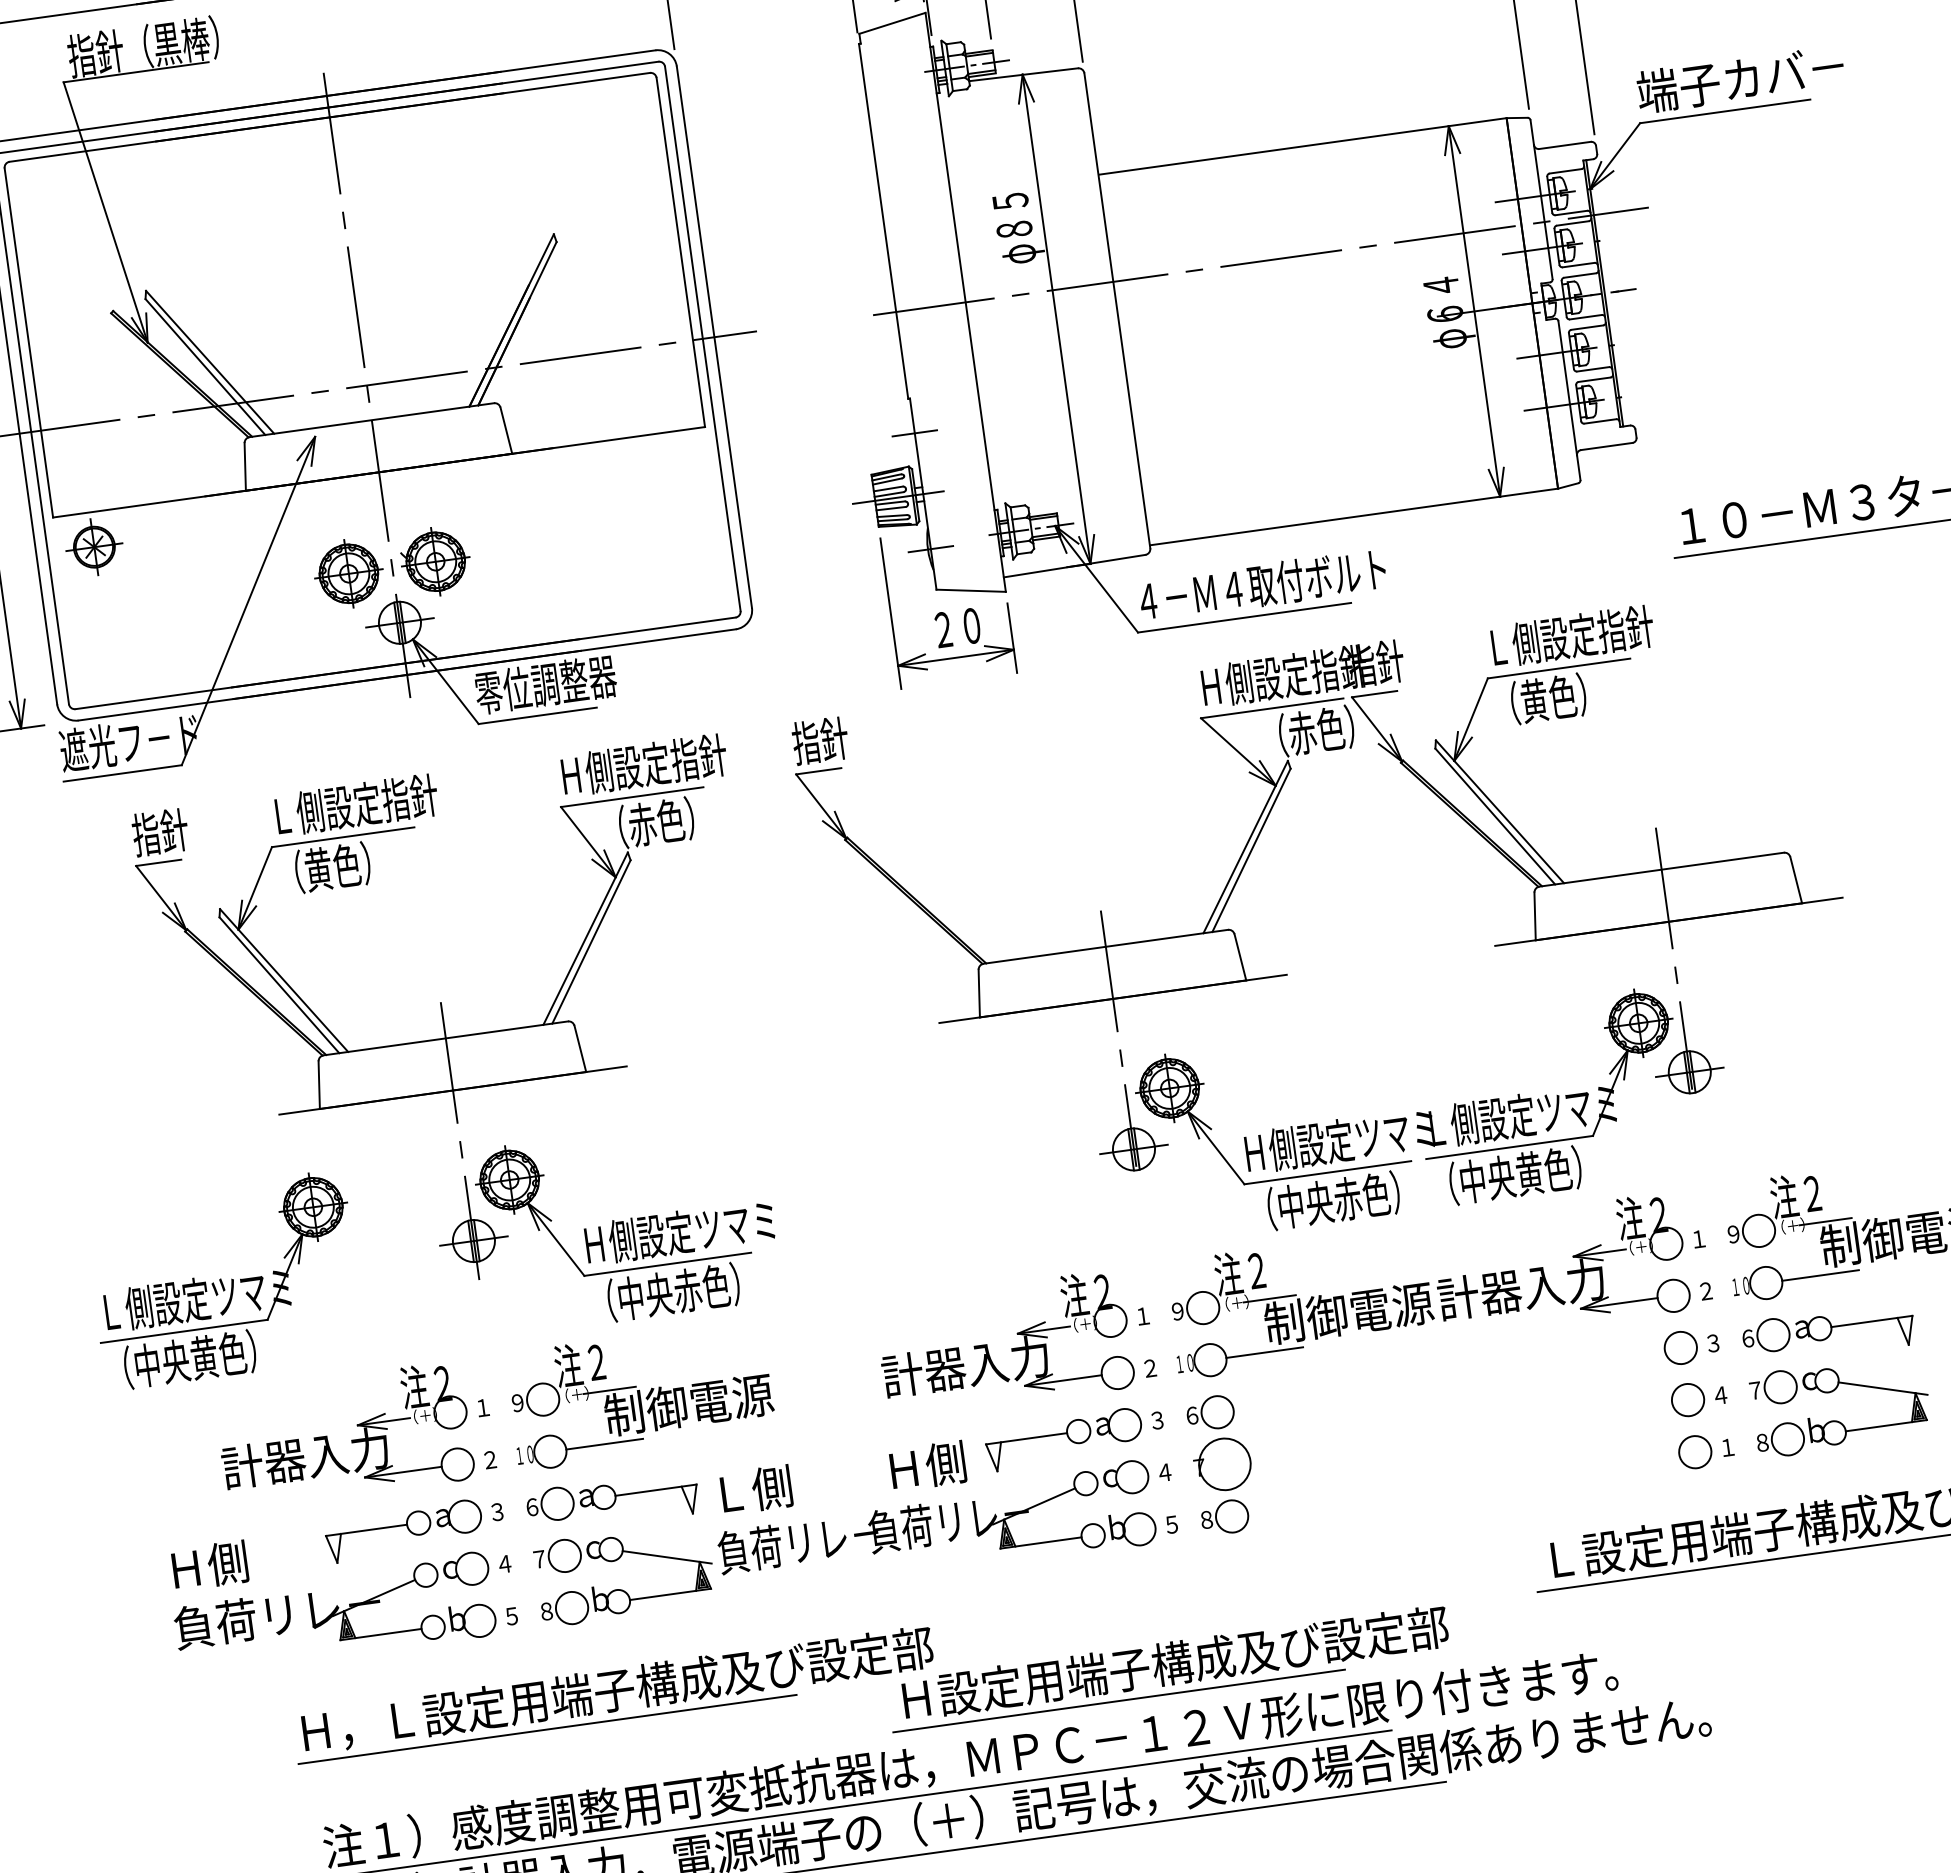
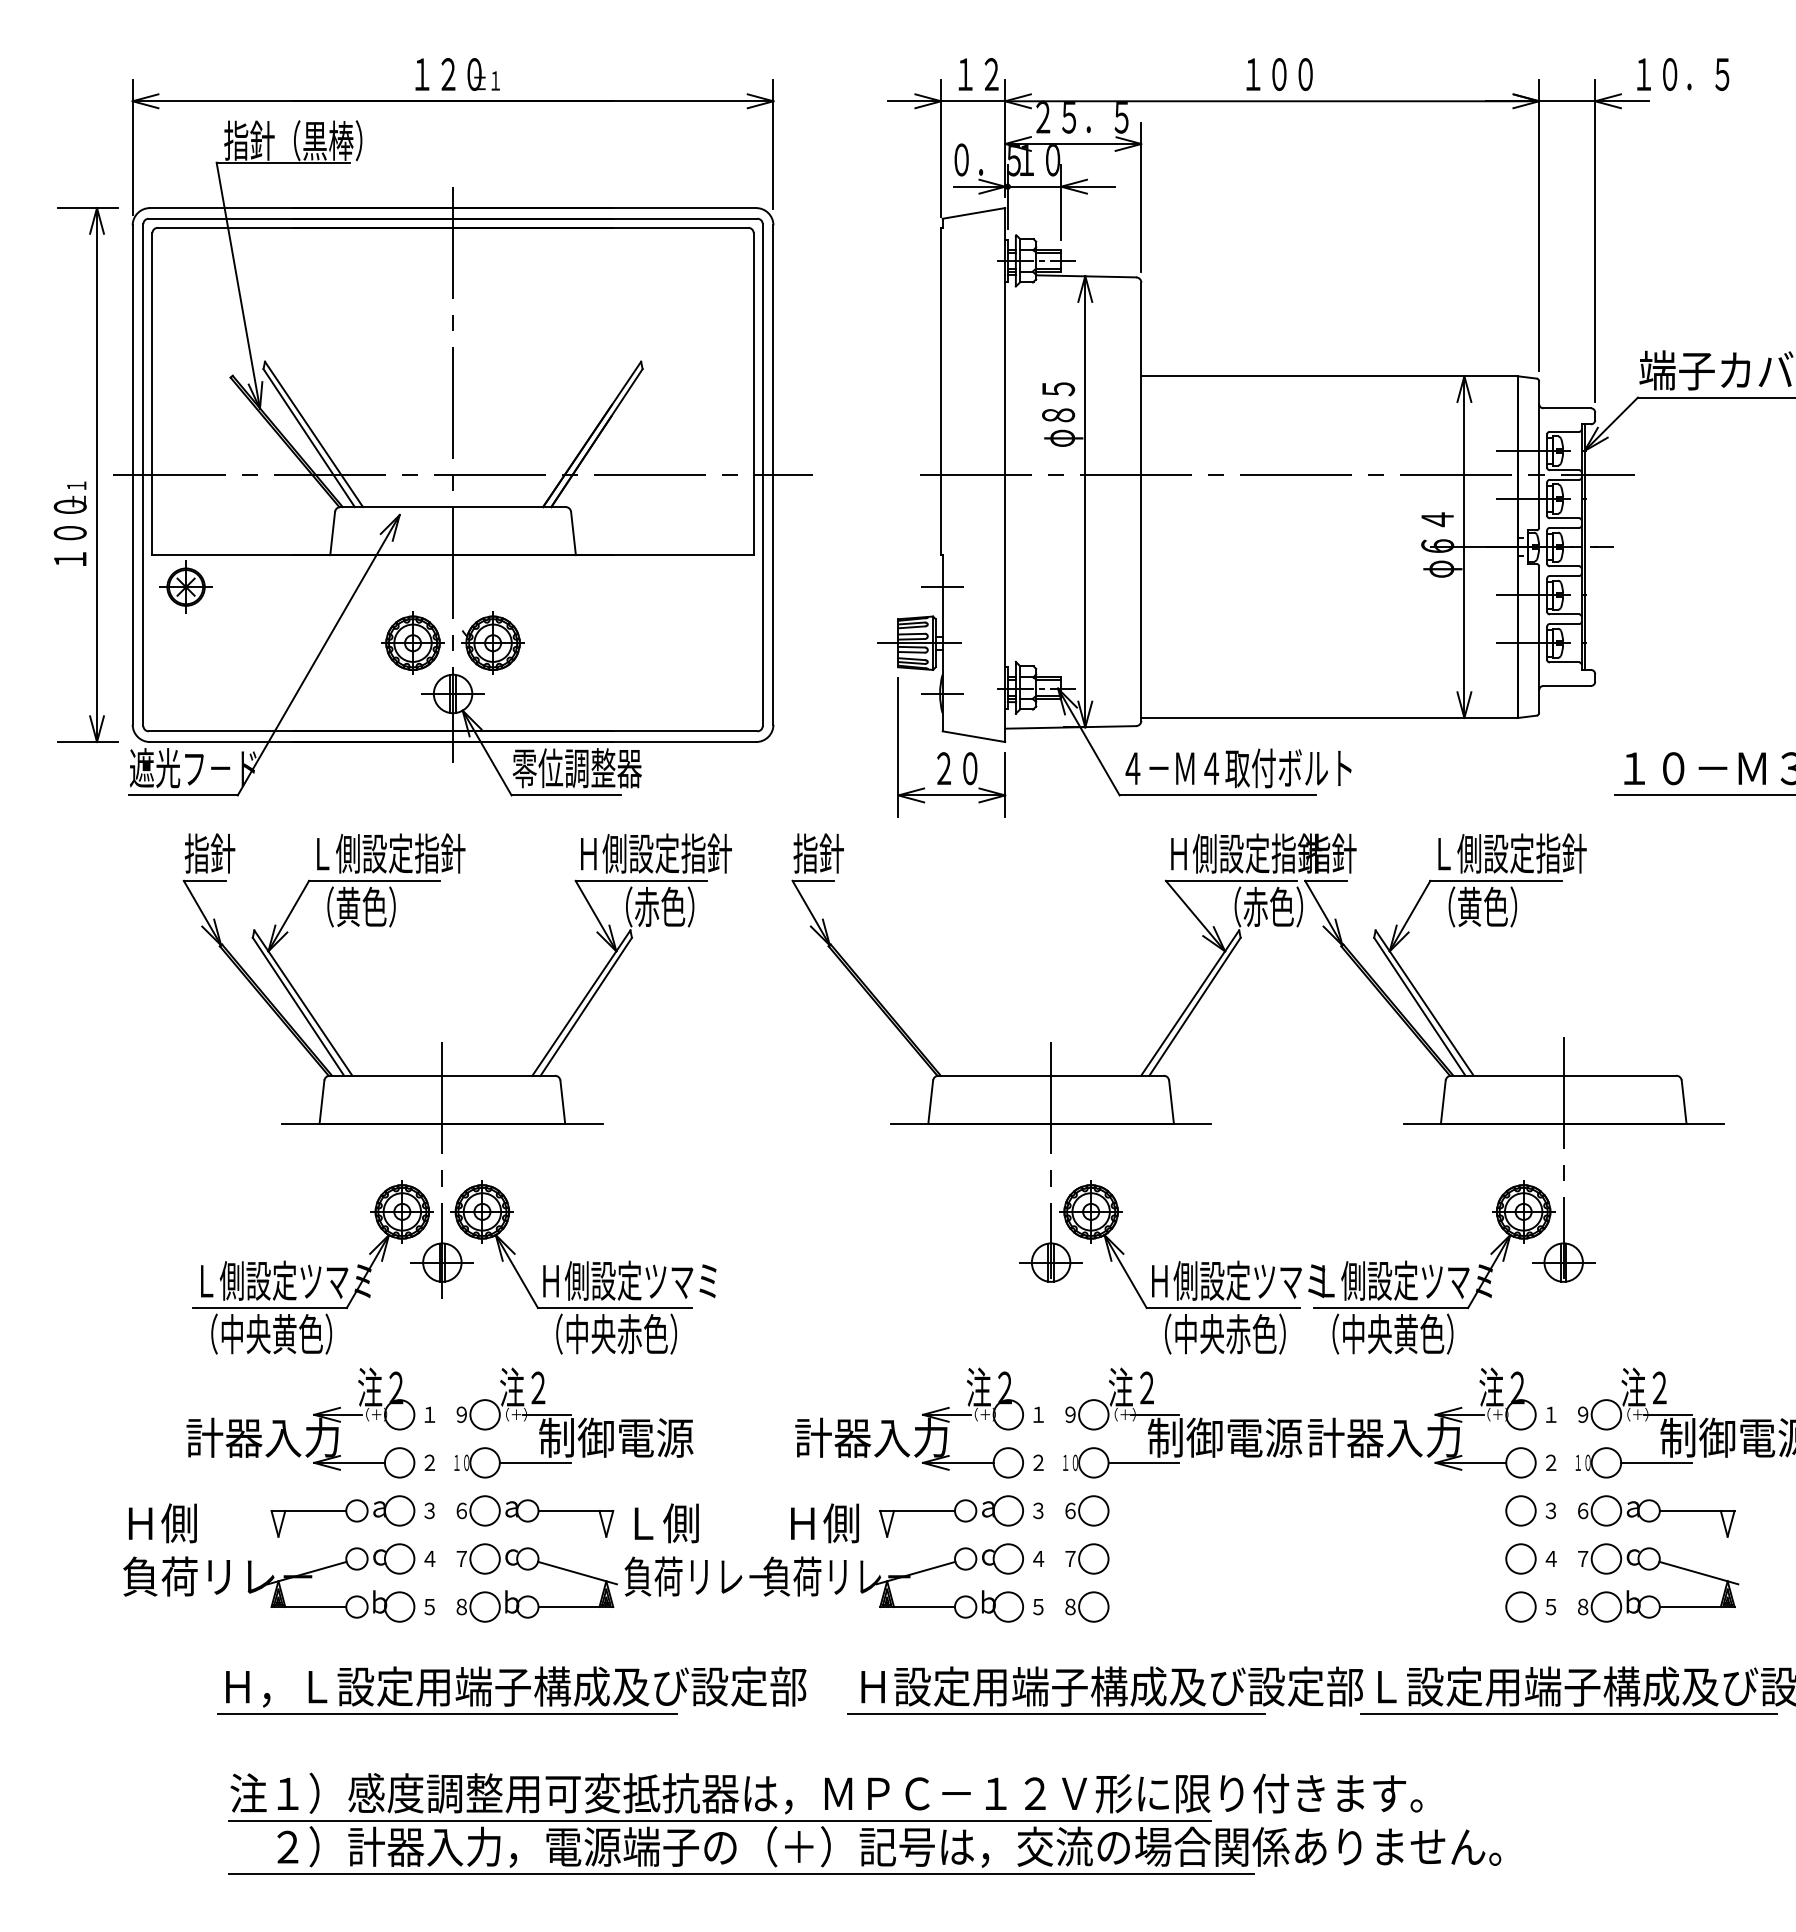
part: (224, 1281) -> (312, 1267), moved
text: (1727, 1448) -> (1550, 1607), １ -> ５
circle: (1224, 1463) -> (1093, 1558), size x0.62
part: (1168, 1668) -> (1105, 1690), moved

